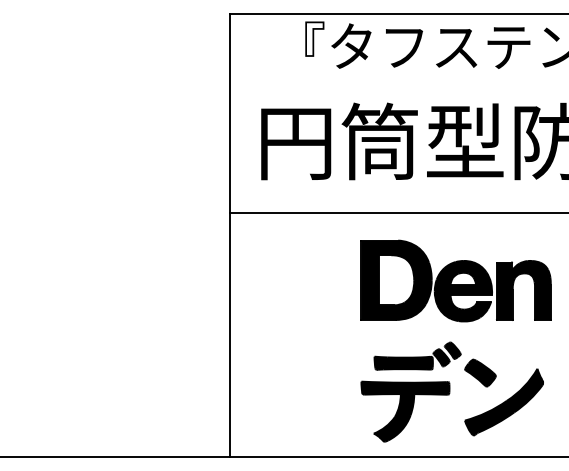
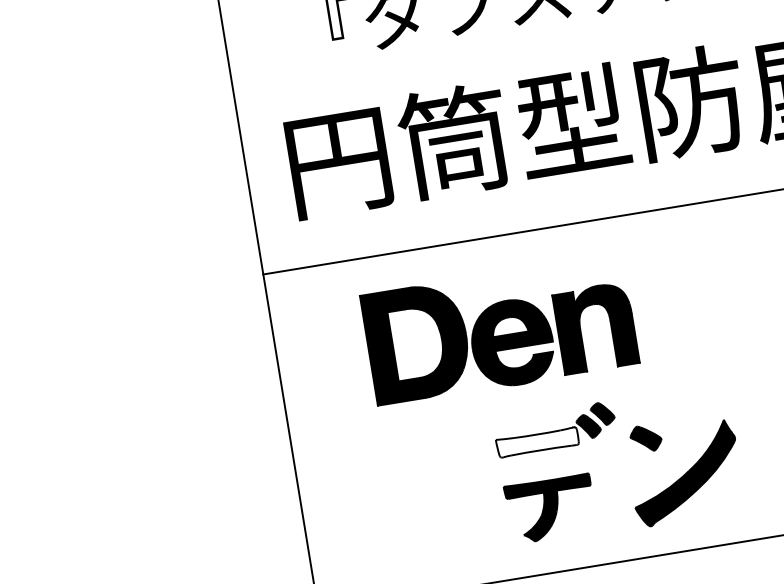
part: (455, 280) -> (499, 329), moved
fill: (403, 362) -> (537, 441), removed
part: (480, 372) -> (645, 437), size x0.7
part: (405, 411) -> (551, 508), size x0.7

